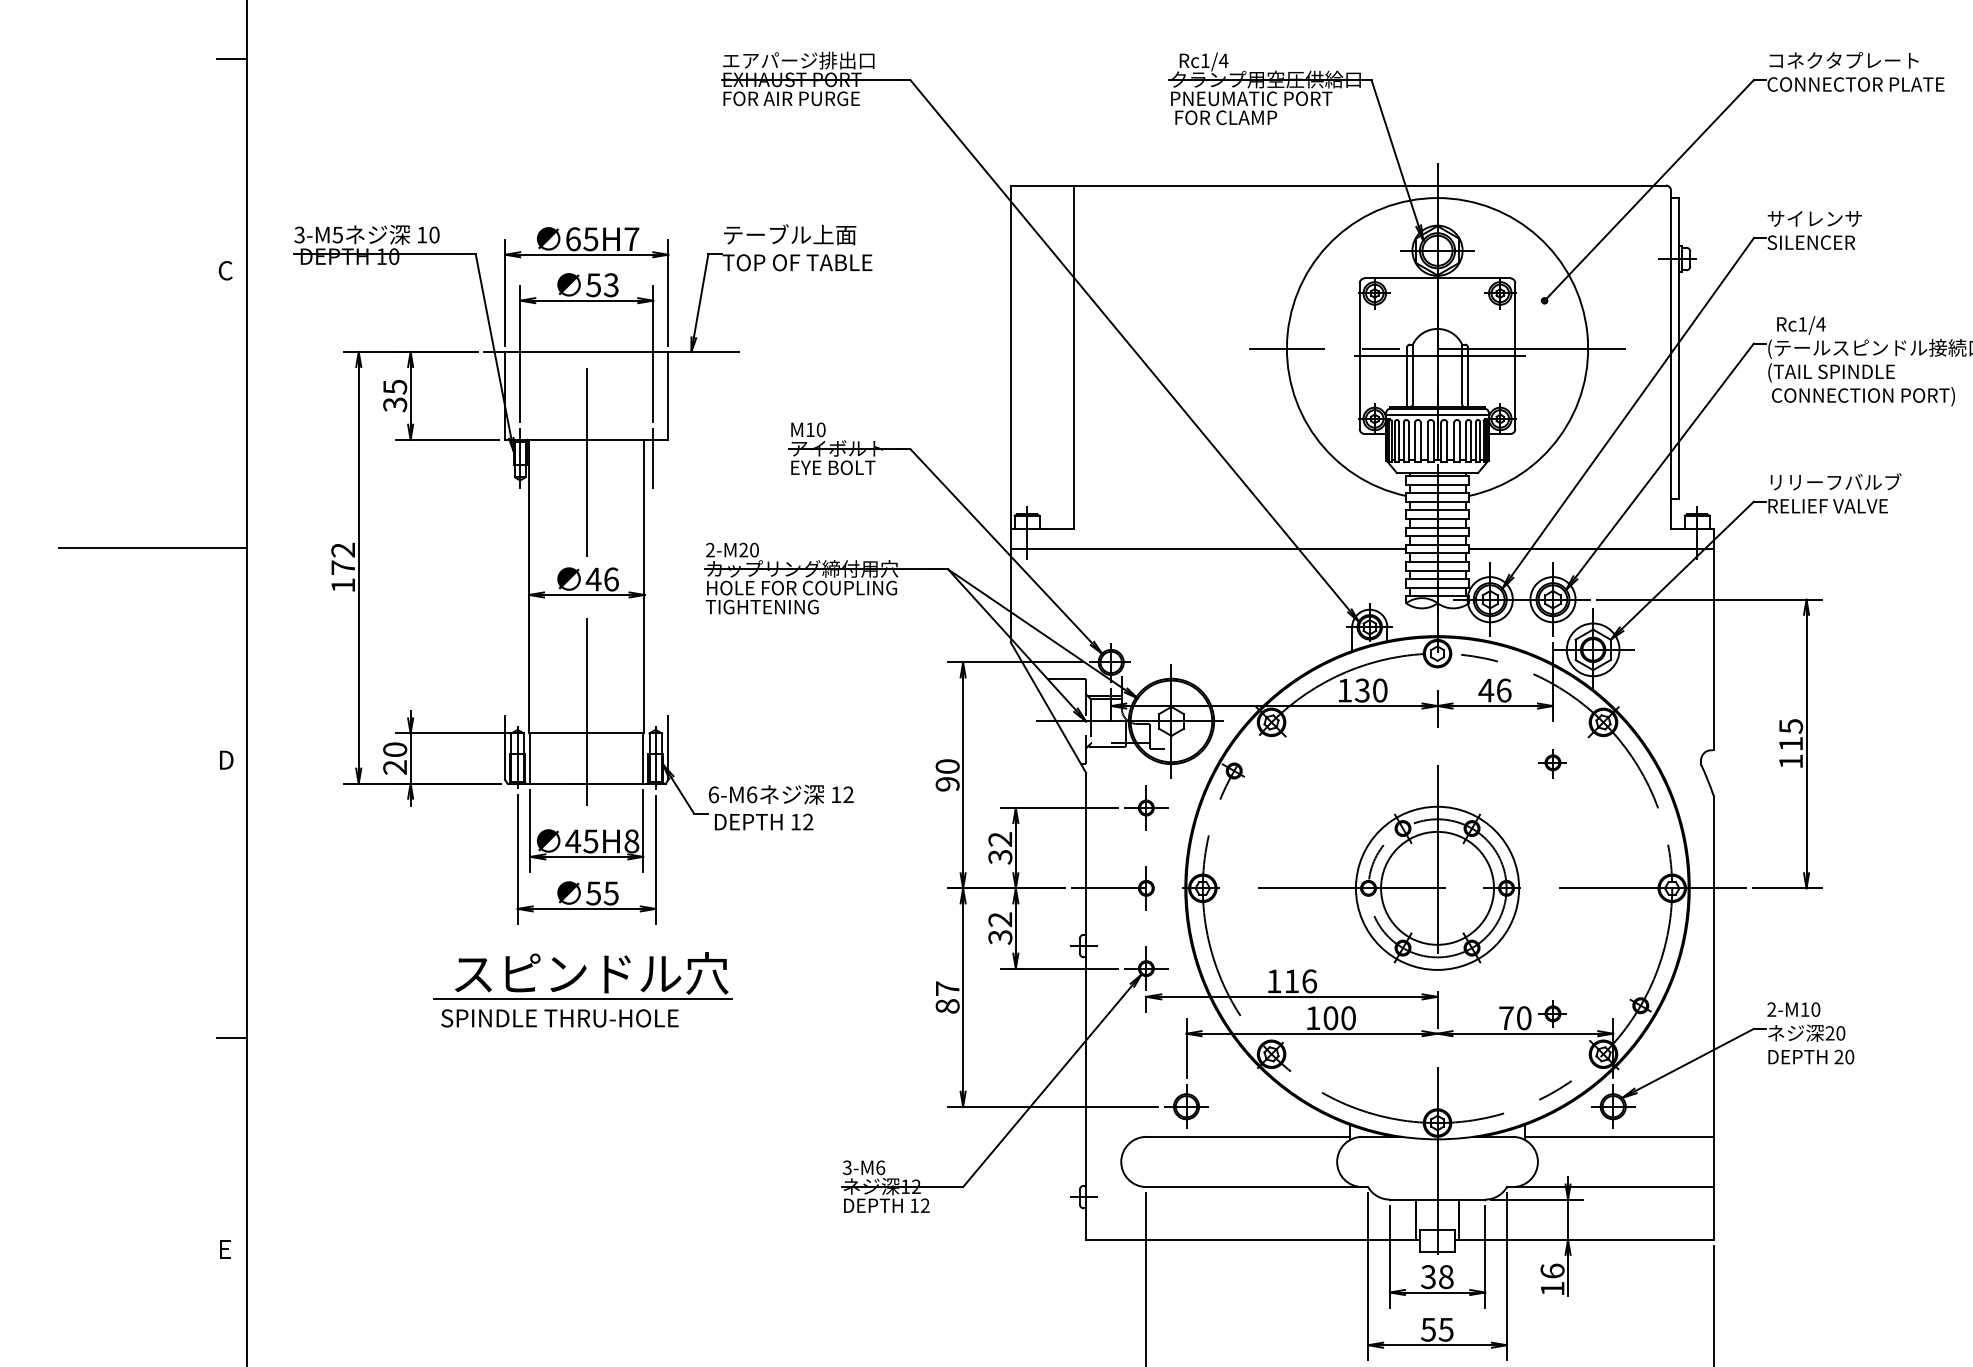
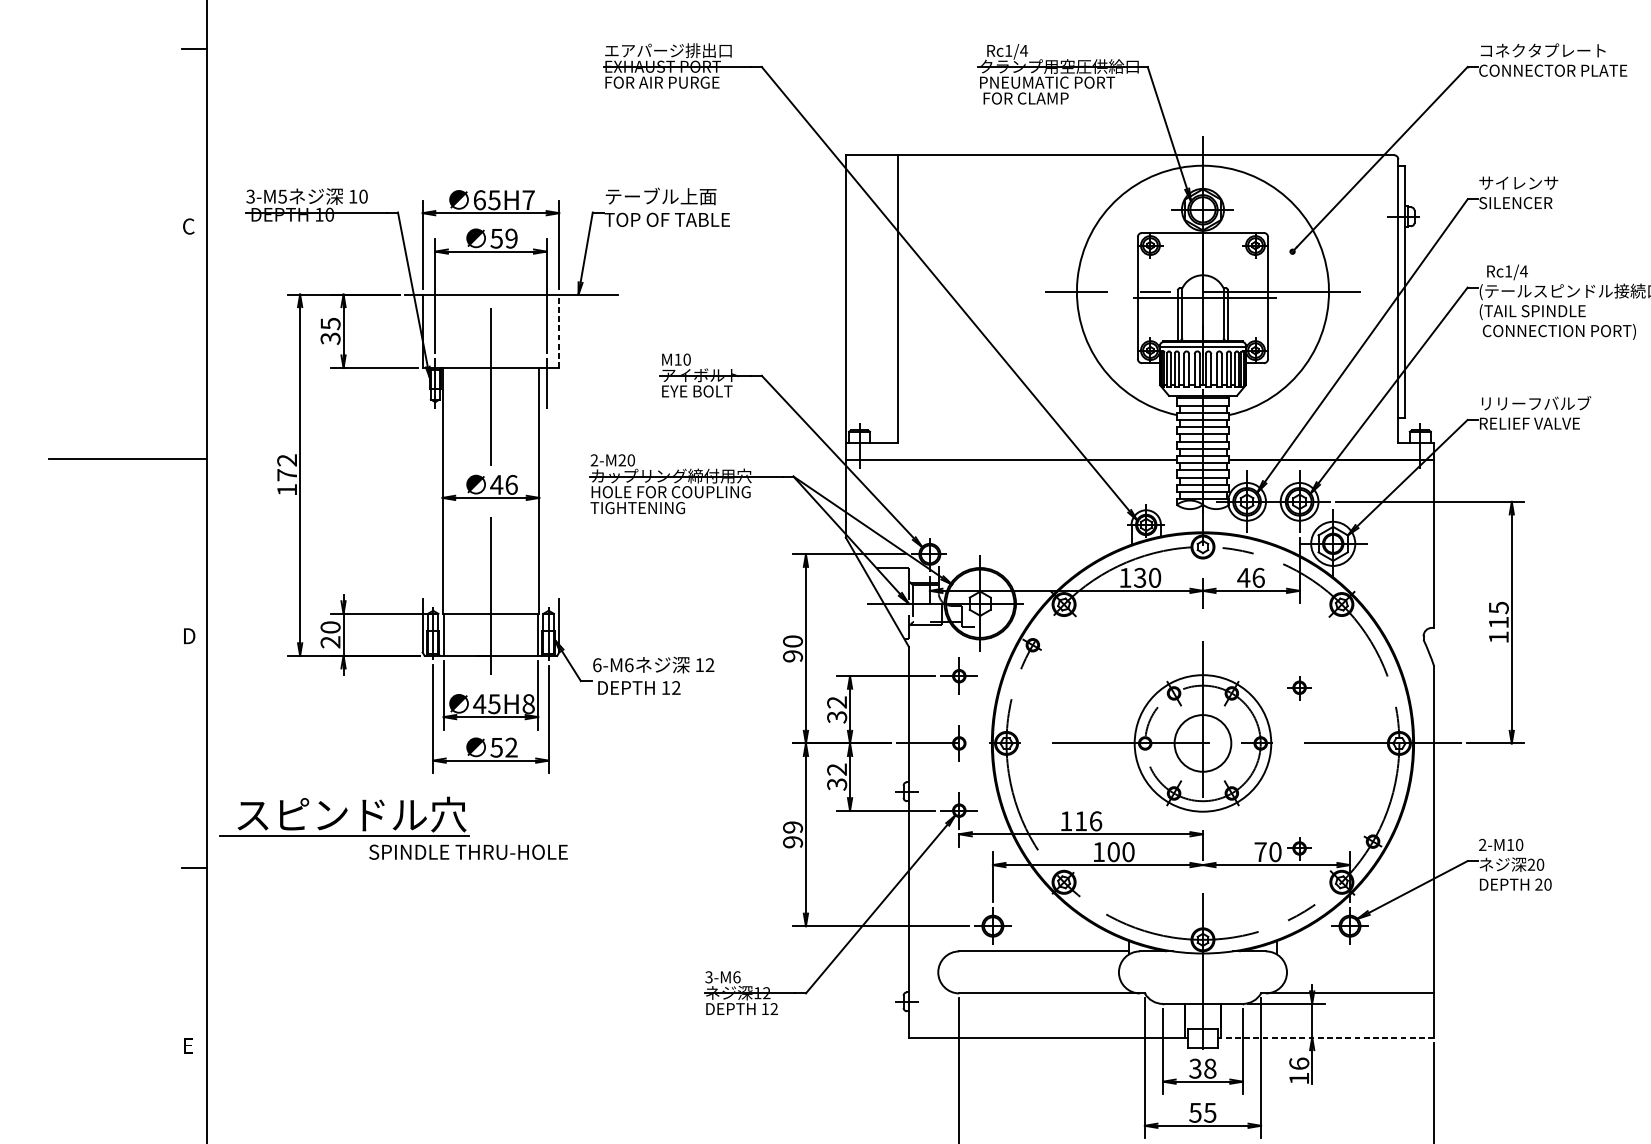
text: (610, 285) -> (510, 238), 53 -> 59
line: (668, 395) -> (559, 330), solid -> dashed
part: (1552, 763) -> (1299, 688), moved
circle: (1437, 887) -> (1202, 742), size x0.6
text: (610, 893) -> (510, 747), 55 -> 52
part: (582, 975) -> (344, 816), moved
text: (947, 997) -> (792, 834), 87 -> 99
line: (1619, 1136) -> (1355, 951), removed
line: (1583, 1239) -> (1325, 1037), solid -> dashed

